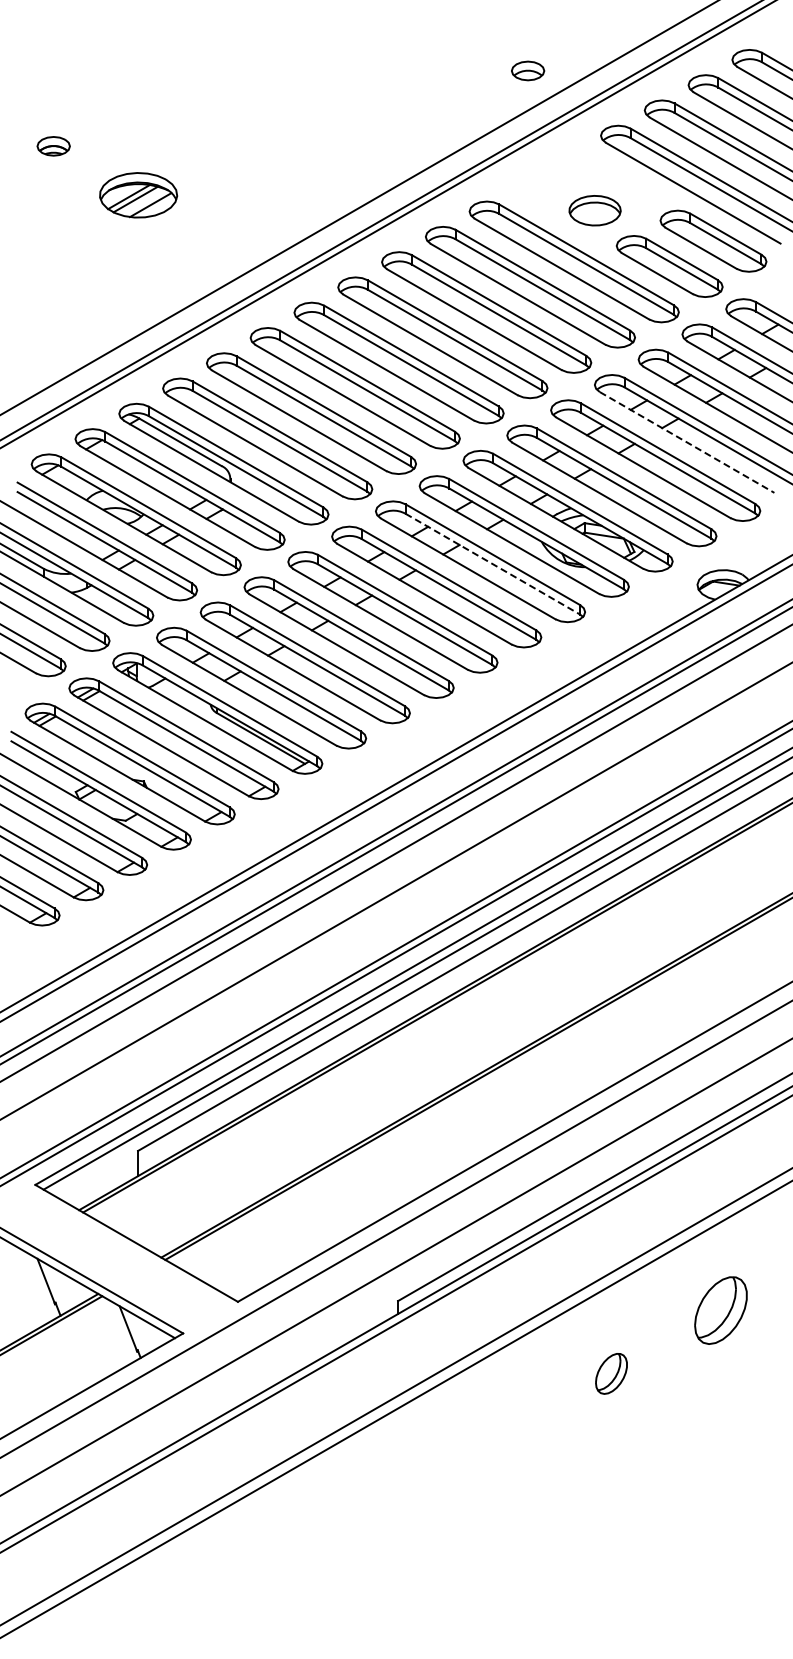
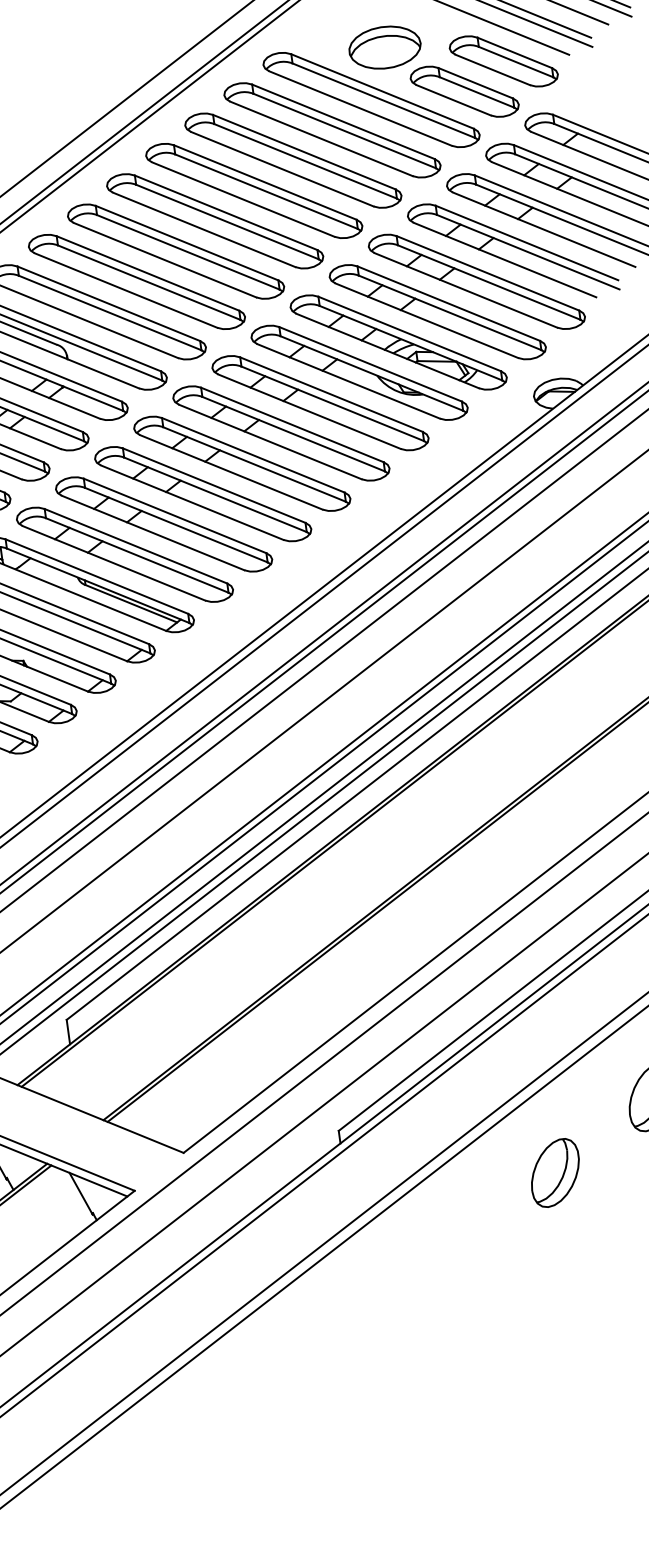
part: (594, 210) -> (384, 47), size x1.43
line: (687, 442) -> (505, 260), dashed -> solid
line: (492, 564) -> (332, 404), dashed -> solid
part: (611, 1373) -> (555, 1172), size x1.67

